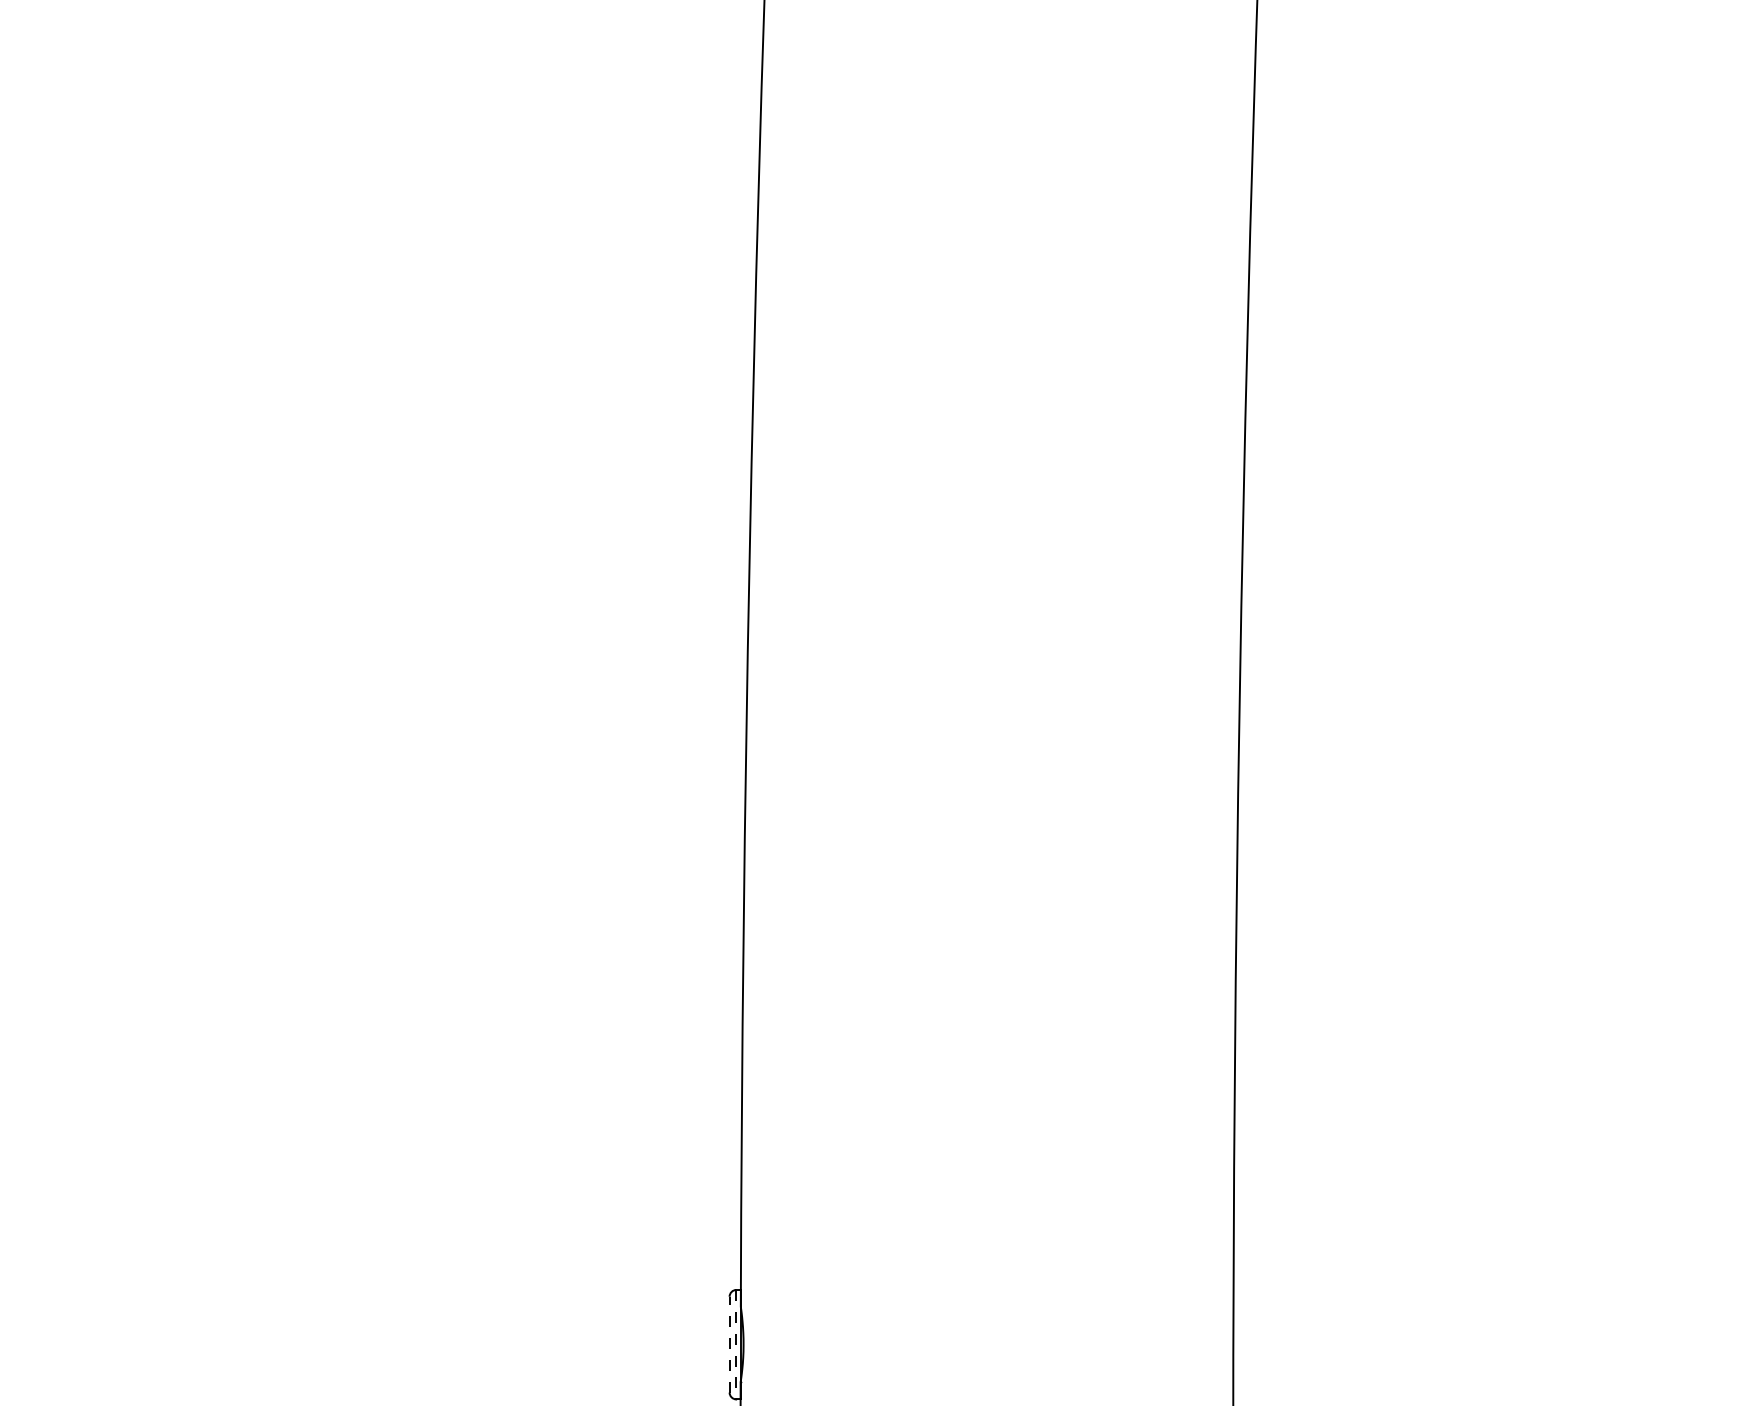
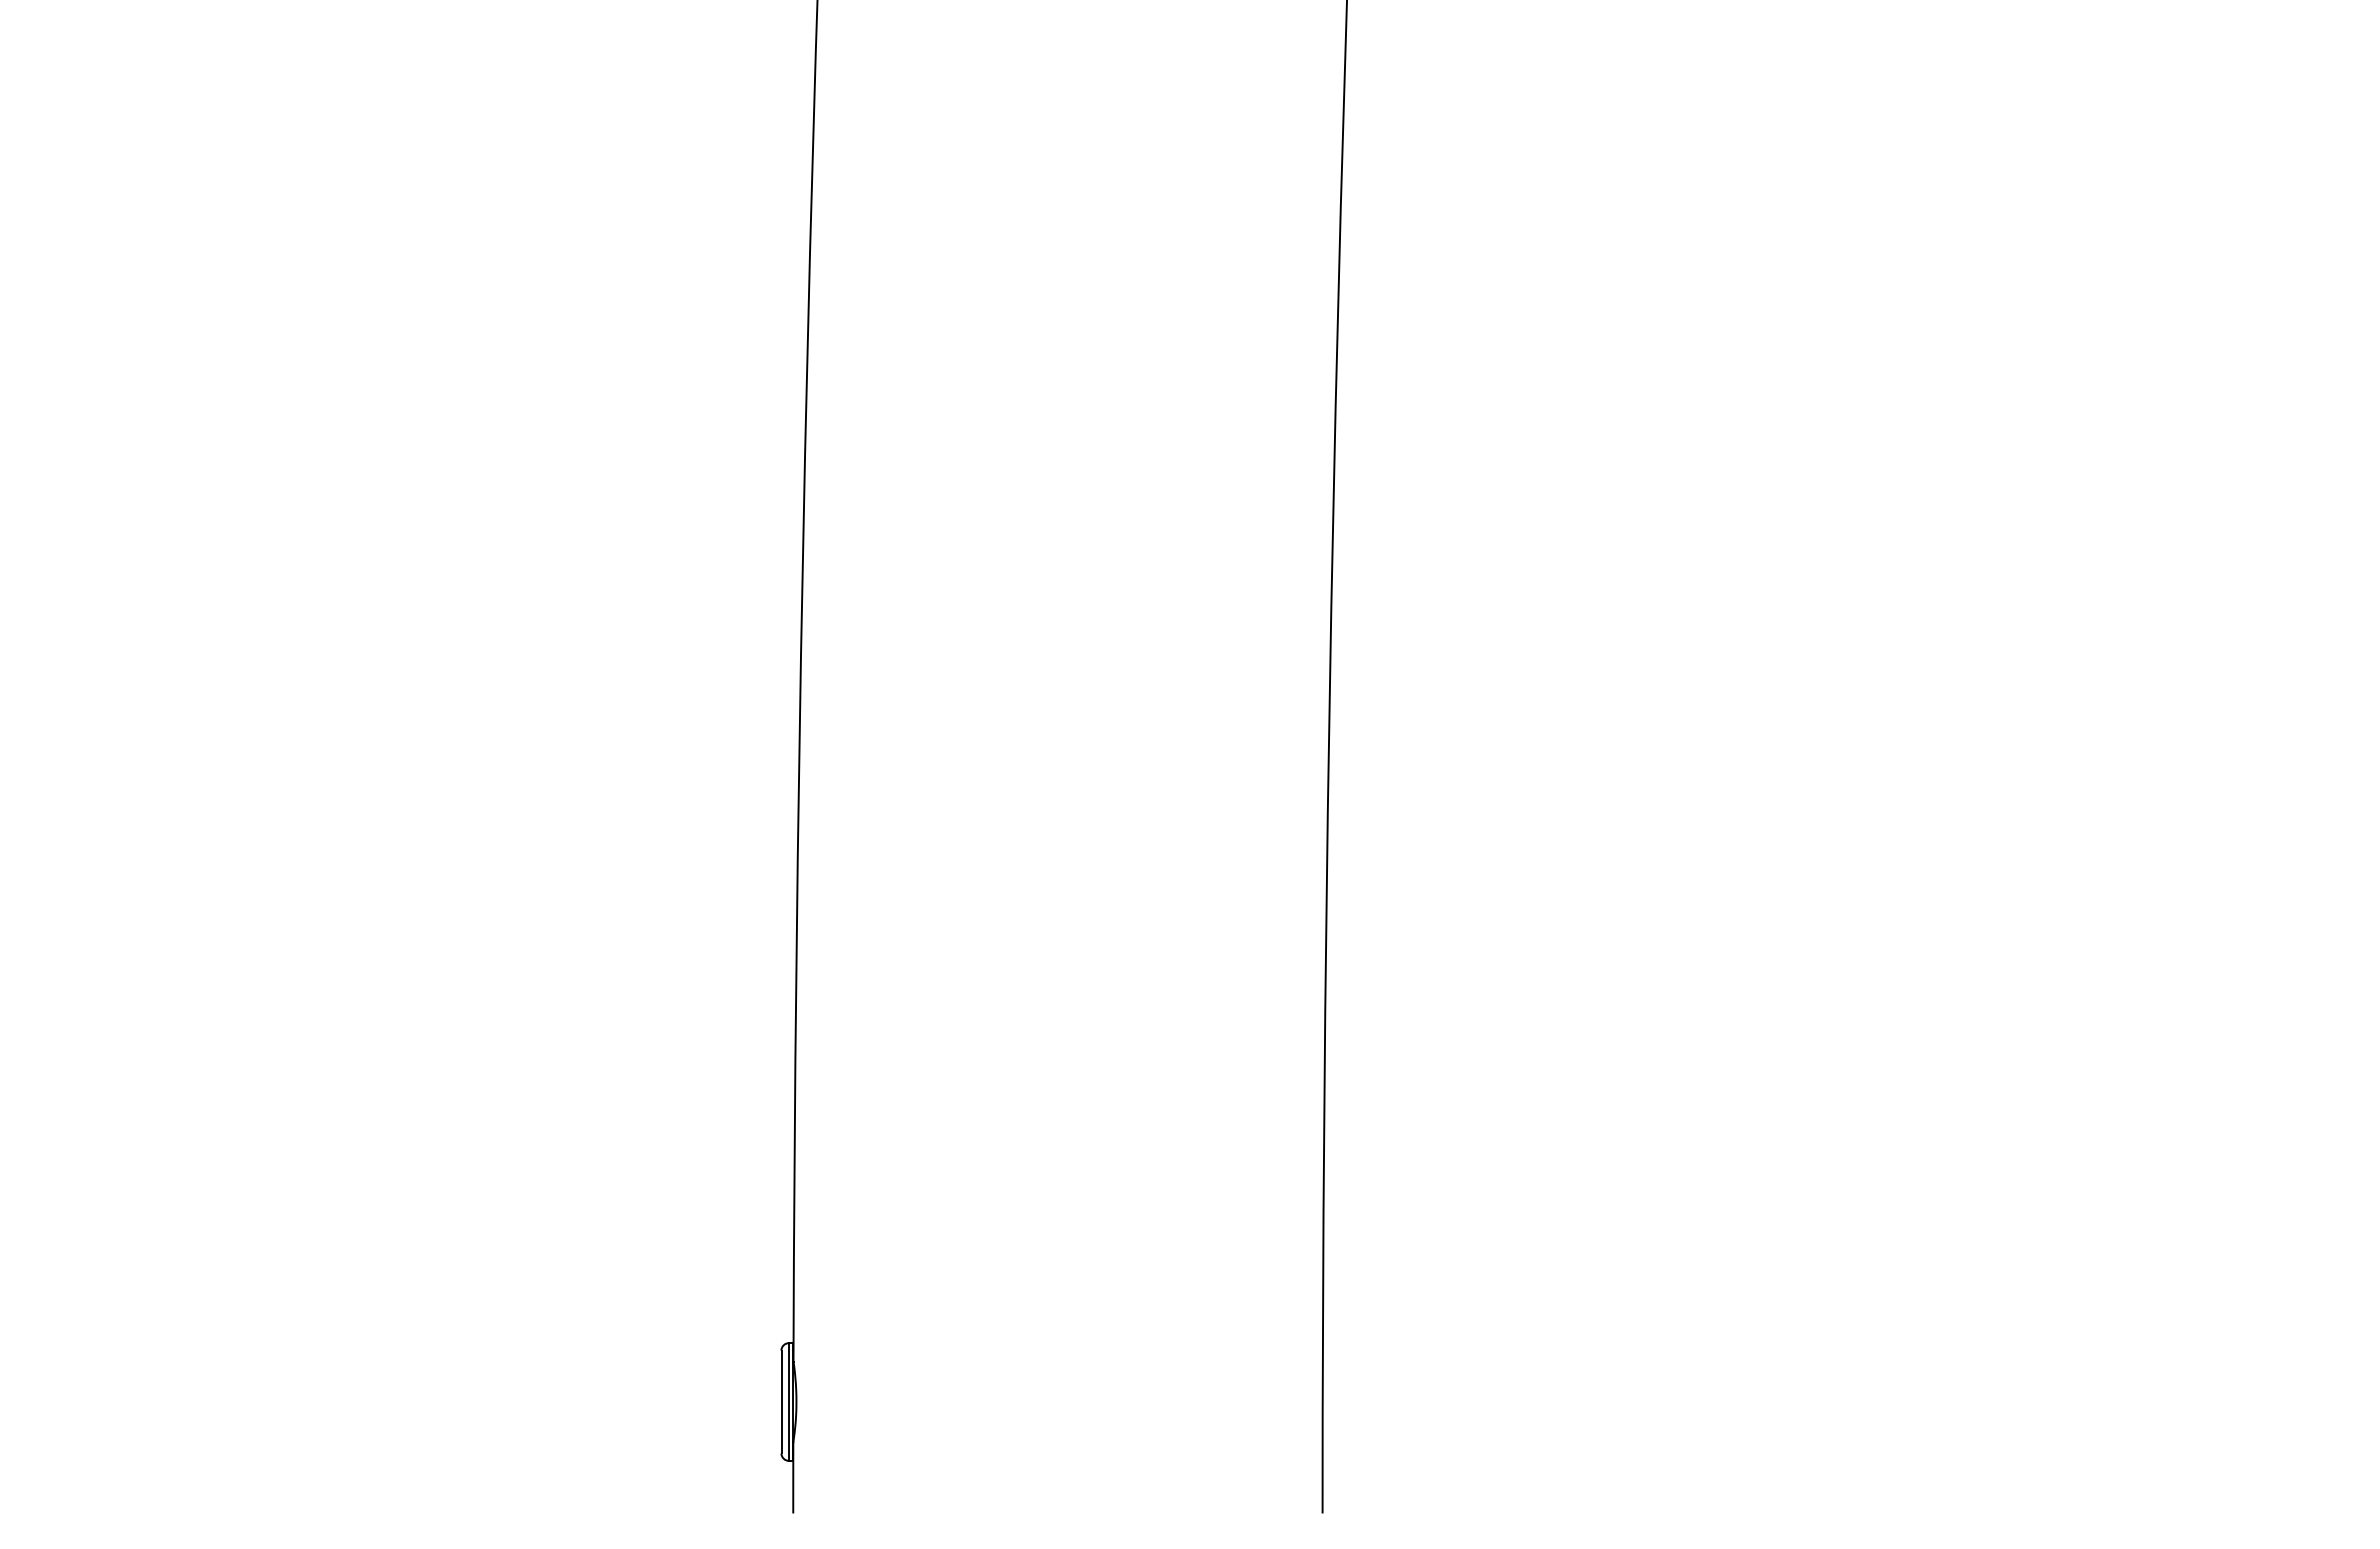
line: (729, 1344) -> (781, 1401), dashed -> solid
line: (736, 1344) -> (788, 1401), dashed -> solid

